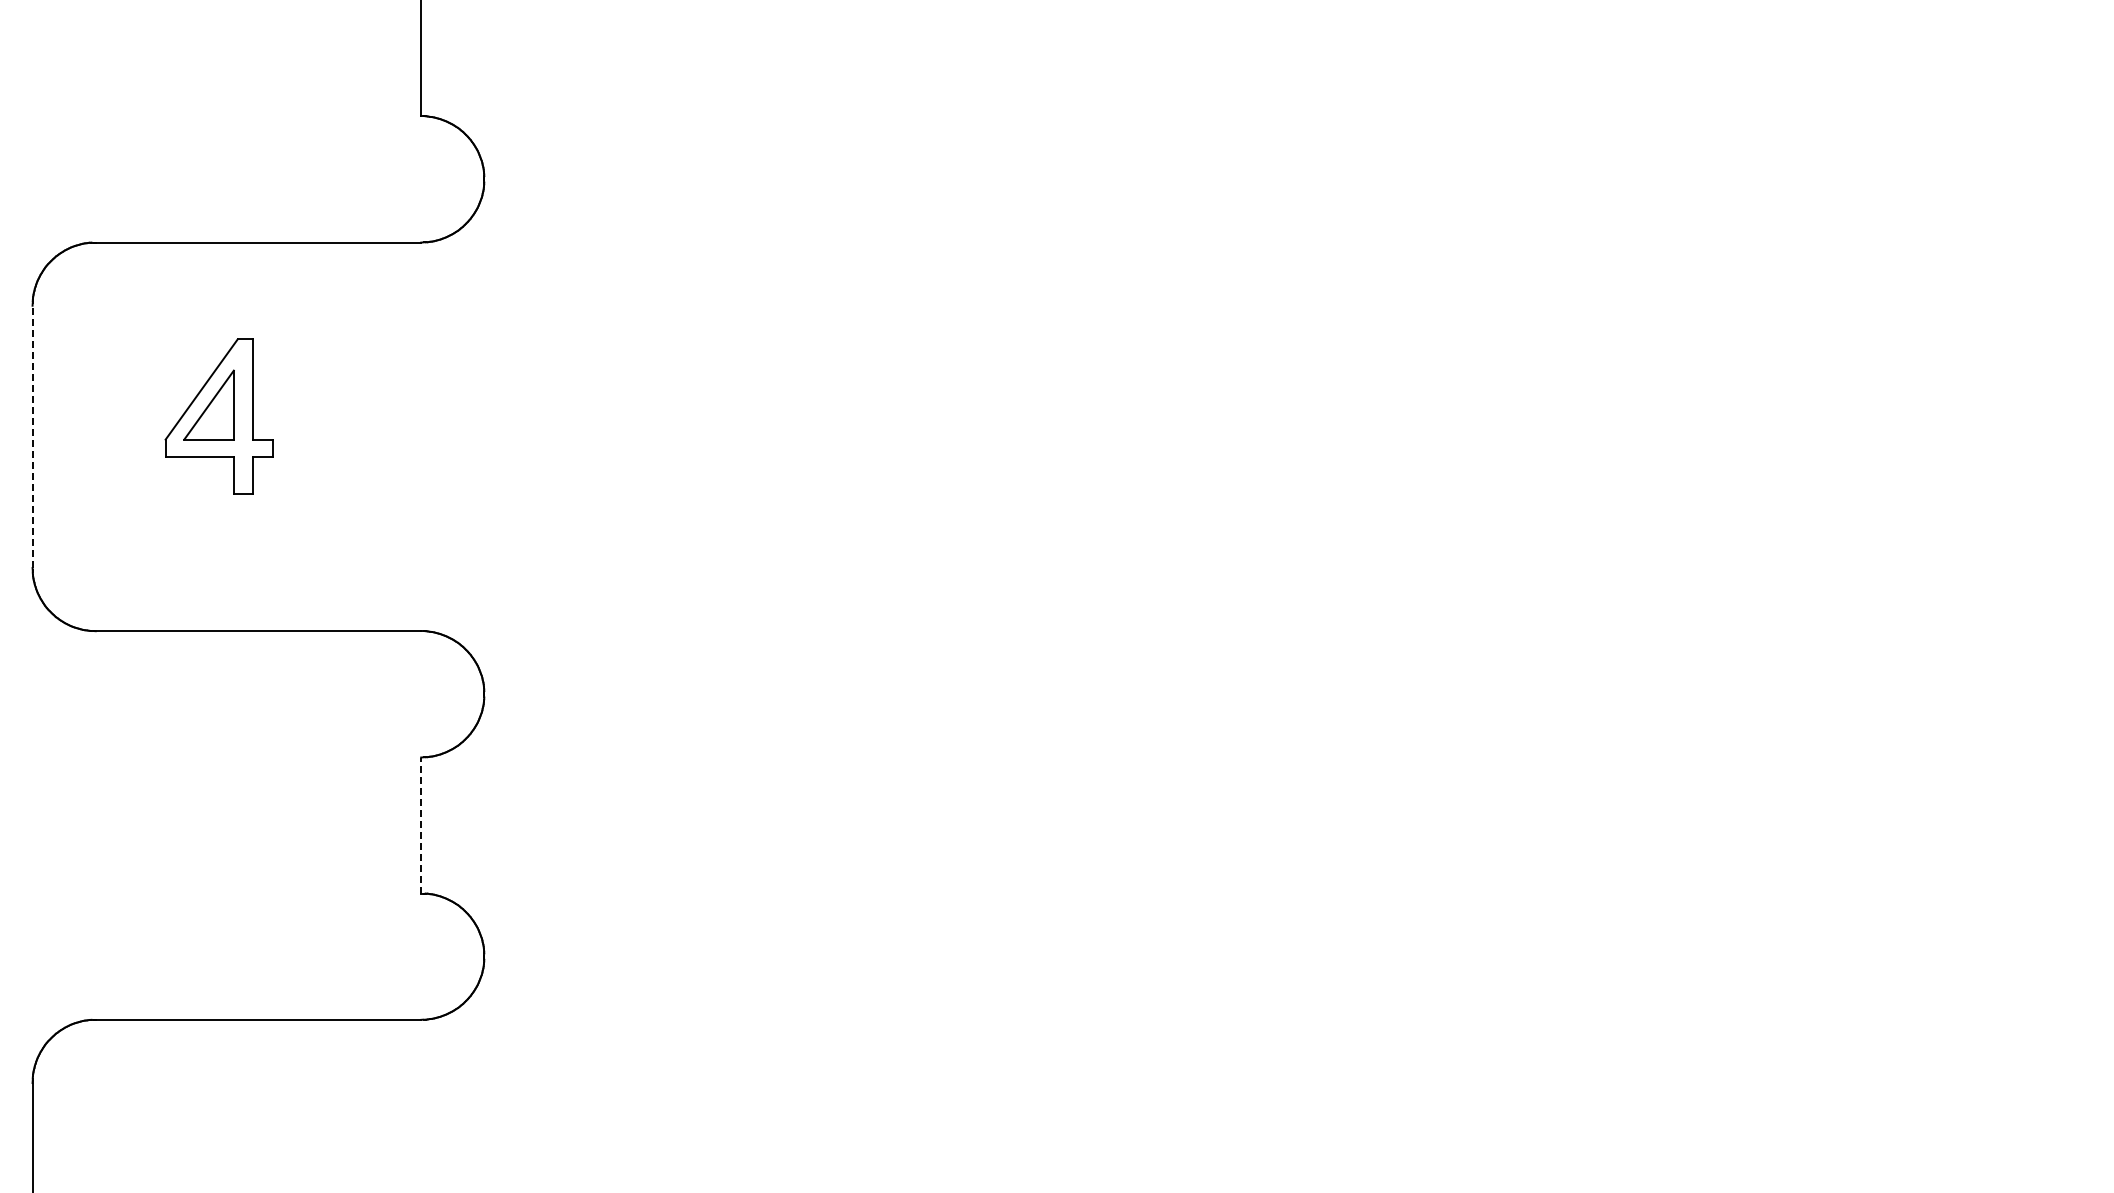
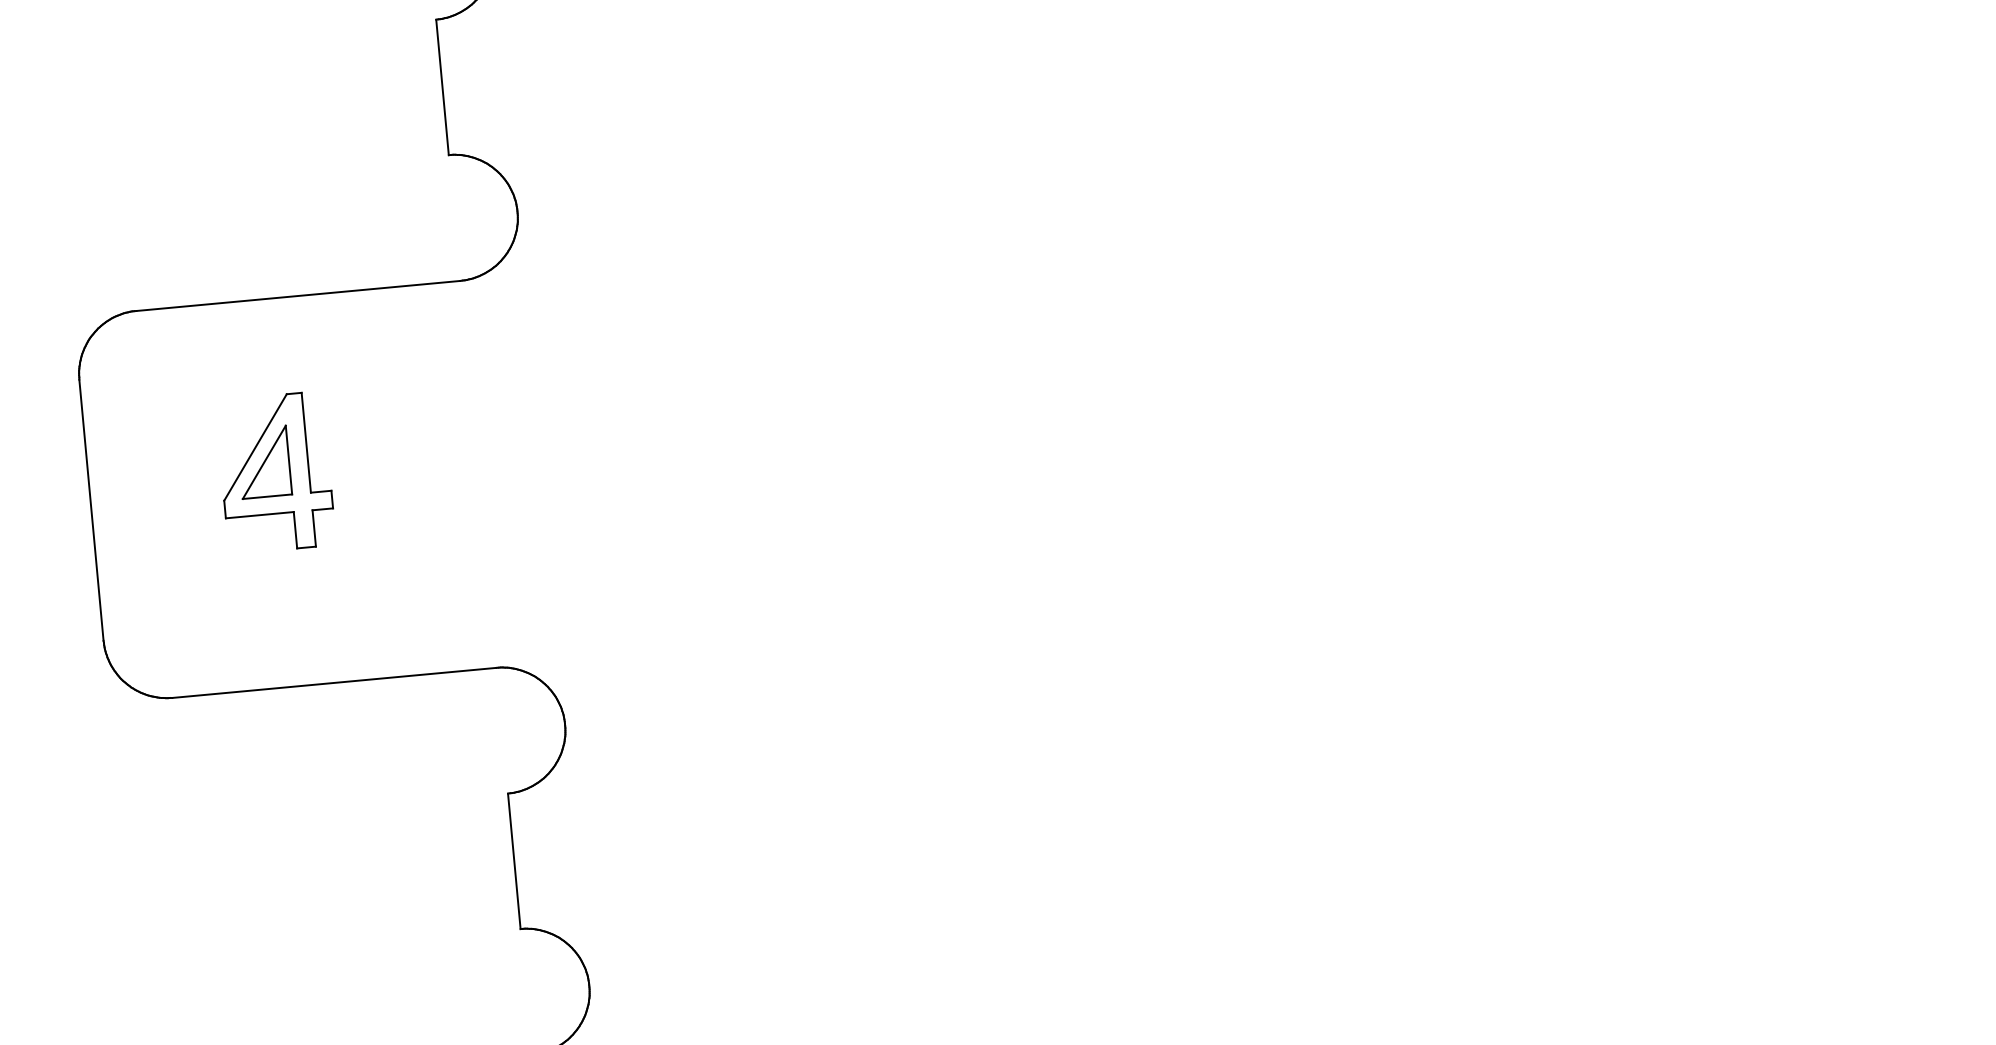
line: (32, 436) -> (91, 509), dashed -> solid
line: (421, 825) -> (514, 861), dashed -> solid

